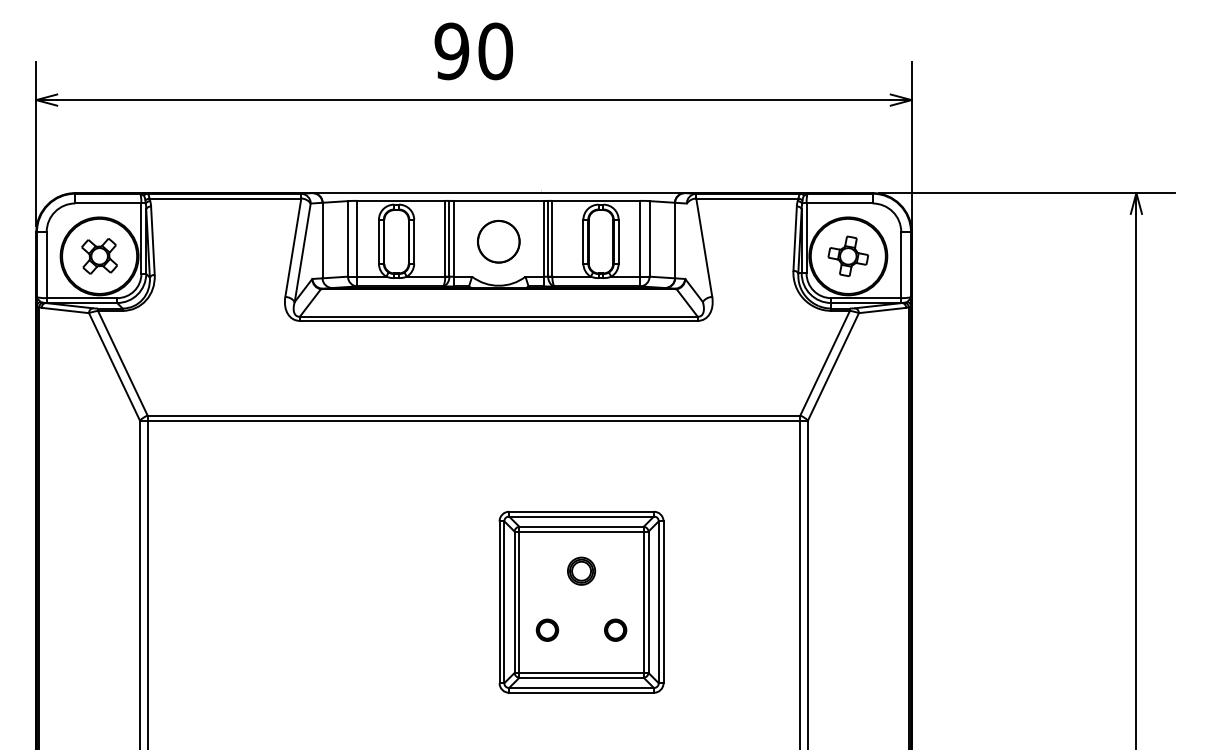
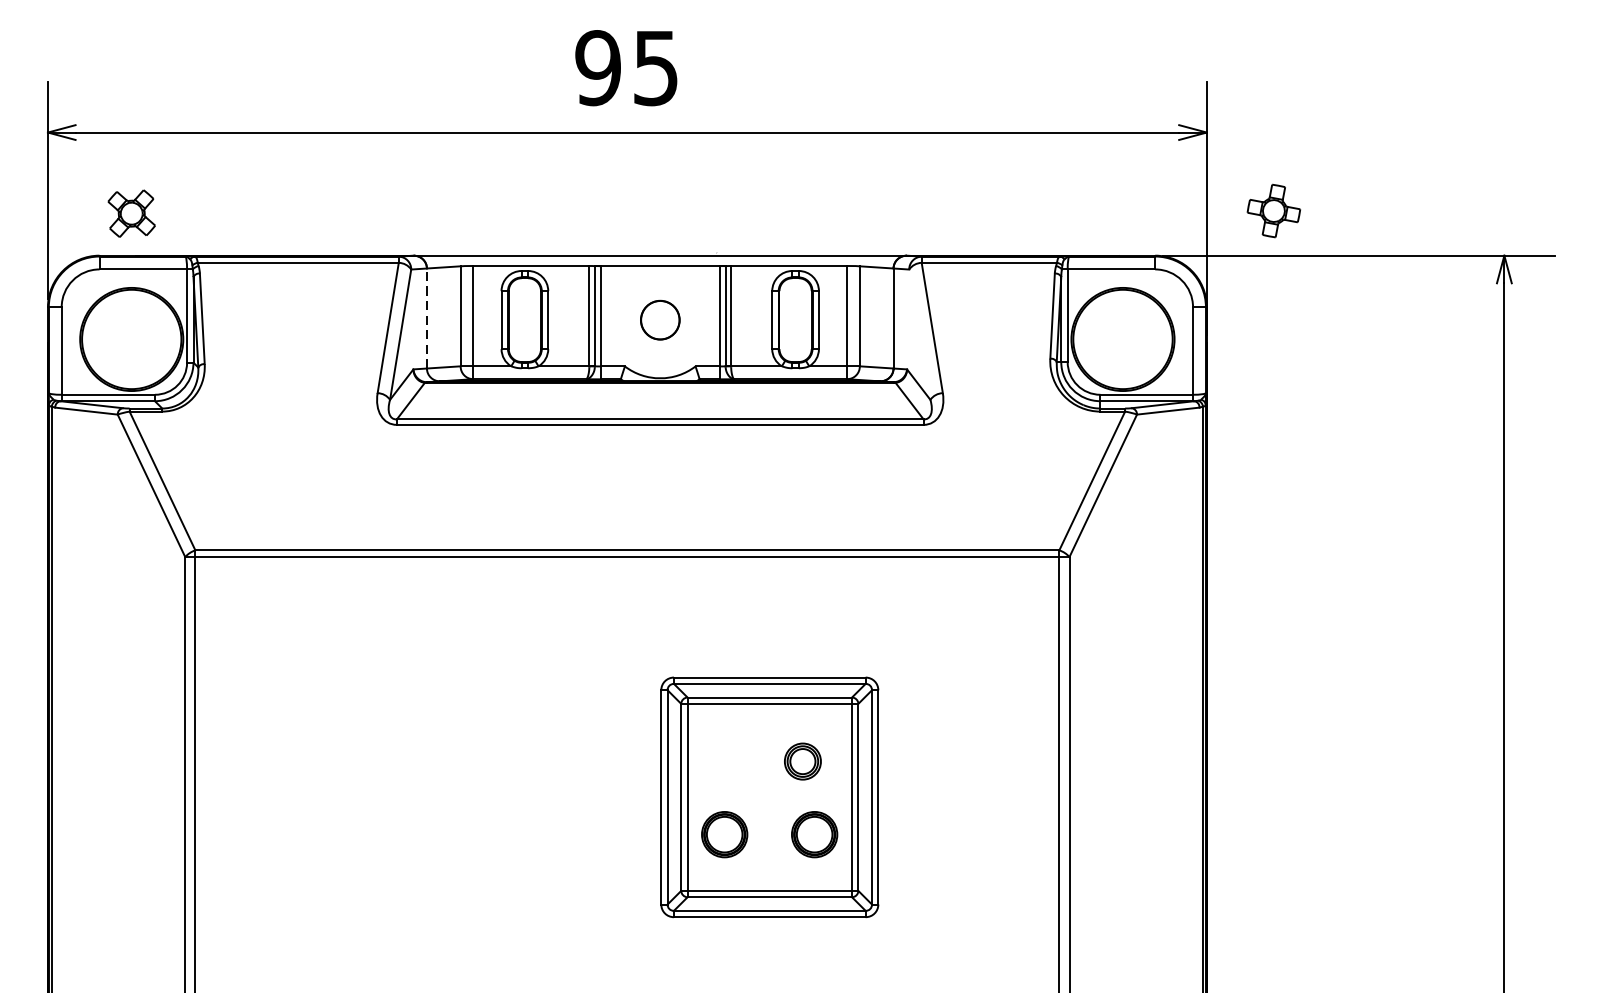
text: (495, 51) -> (655, 68), 90 -> 95
line: (322, 240) -> (426, 318), solid -> dashed
circle: (498, 241) -> (659, 319), size x0.7
part: (848, 255) -> (1274, 209), moved
part: (99, 256) -> (131, 213), moved
part: (581, 570) -> (802, 760), moved
part: (547, 629) -> (724, 833), size x1.6
part: (615, 629) -> (814, 833), size x1.6

